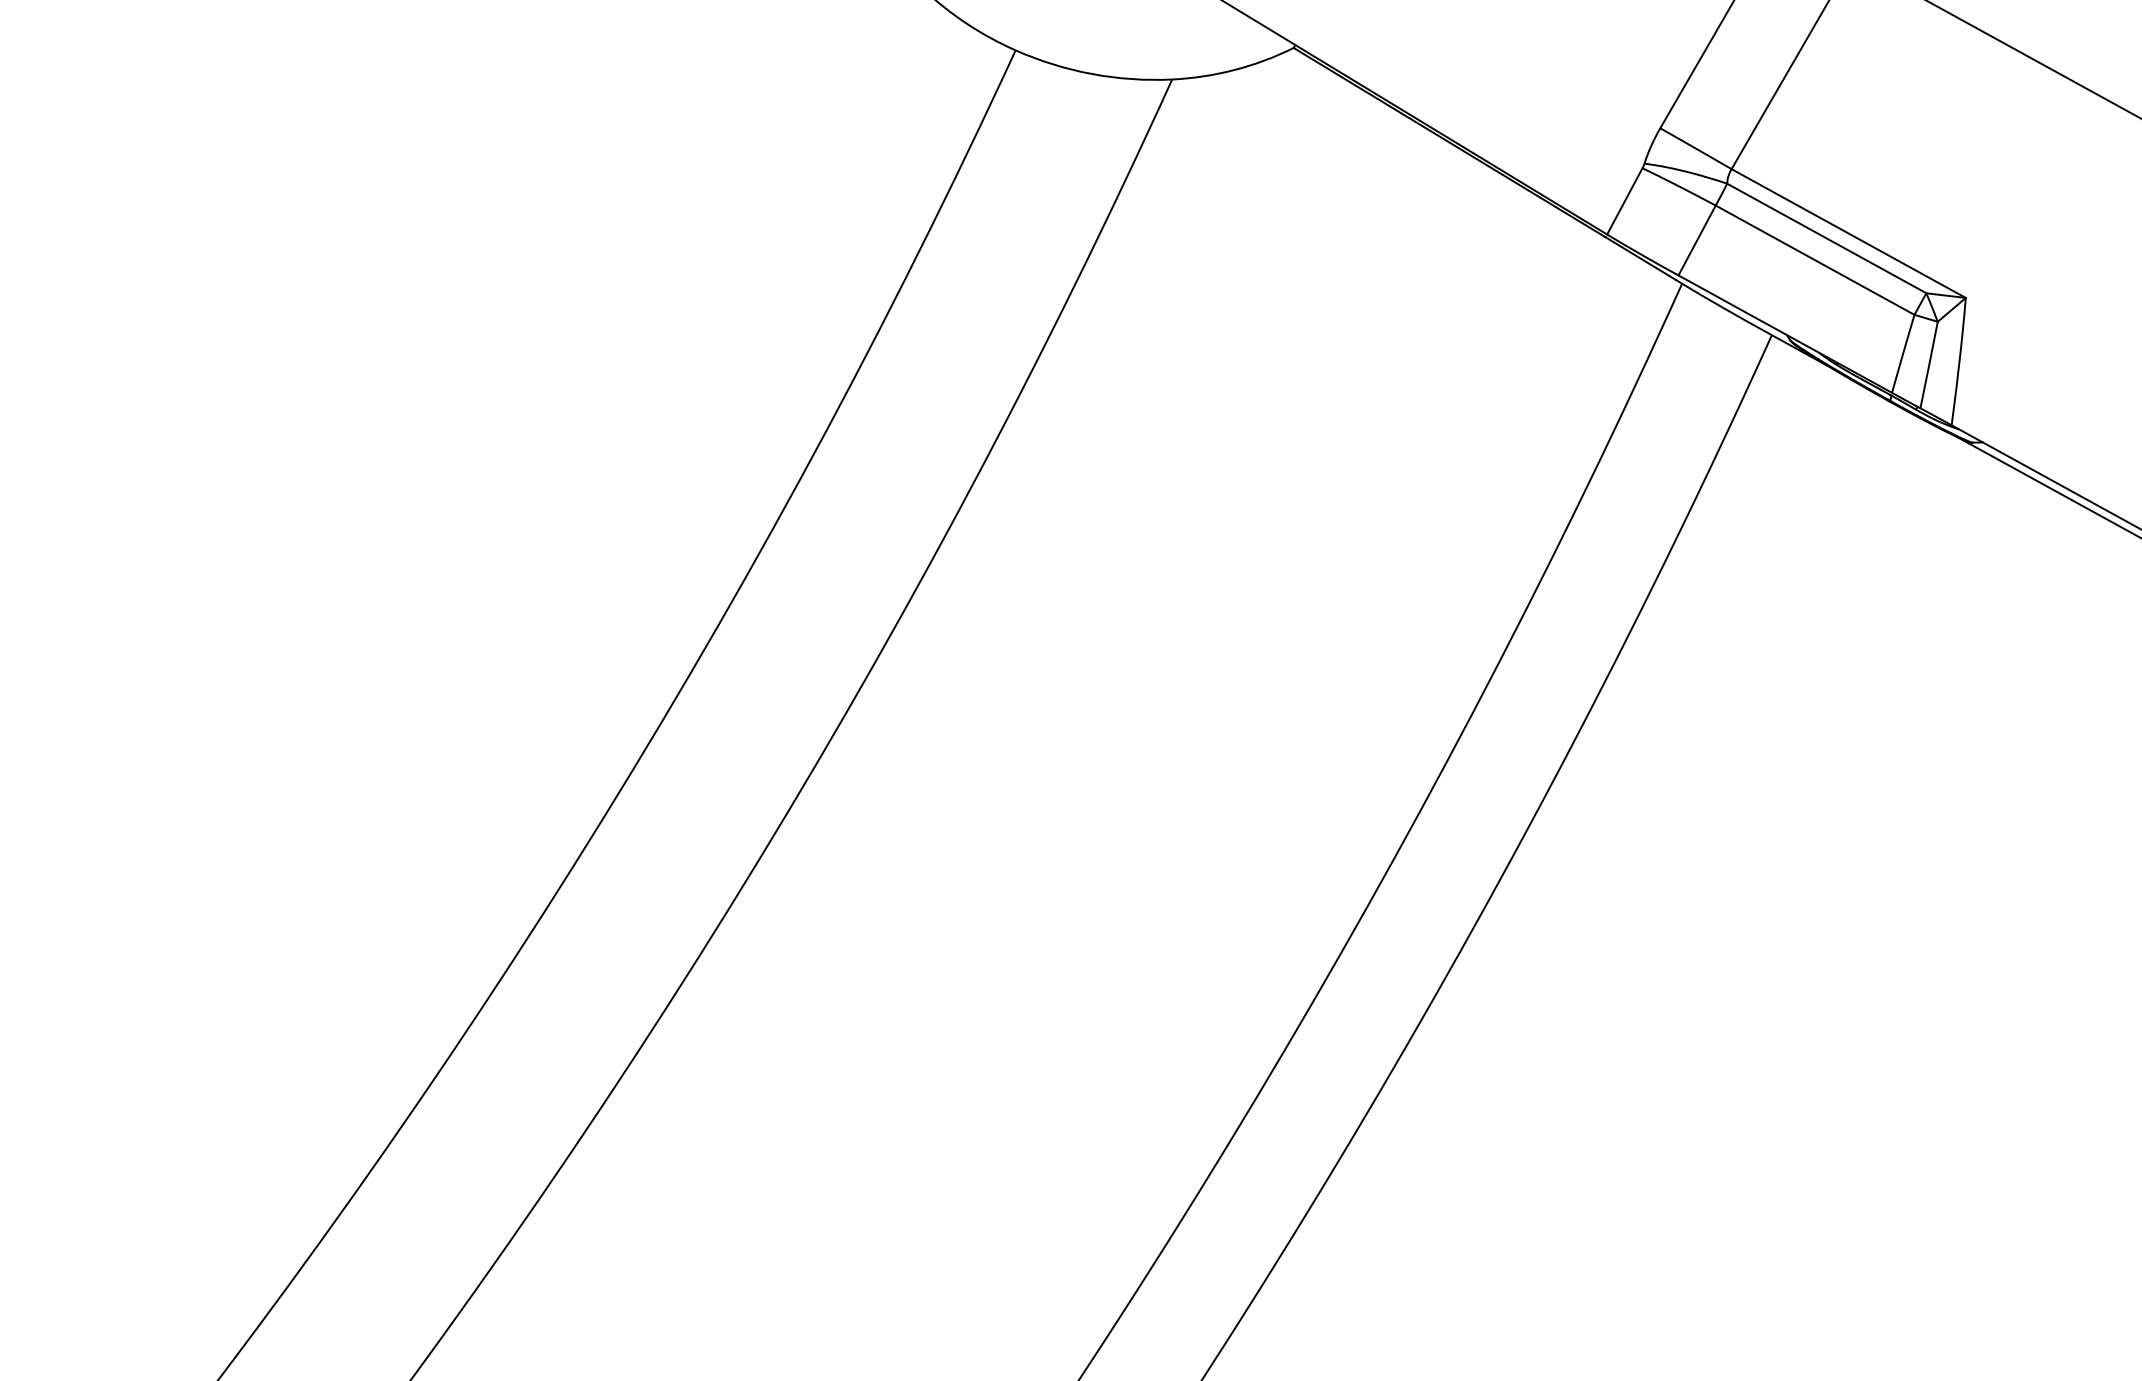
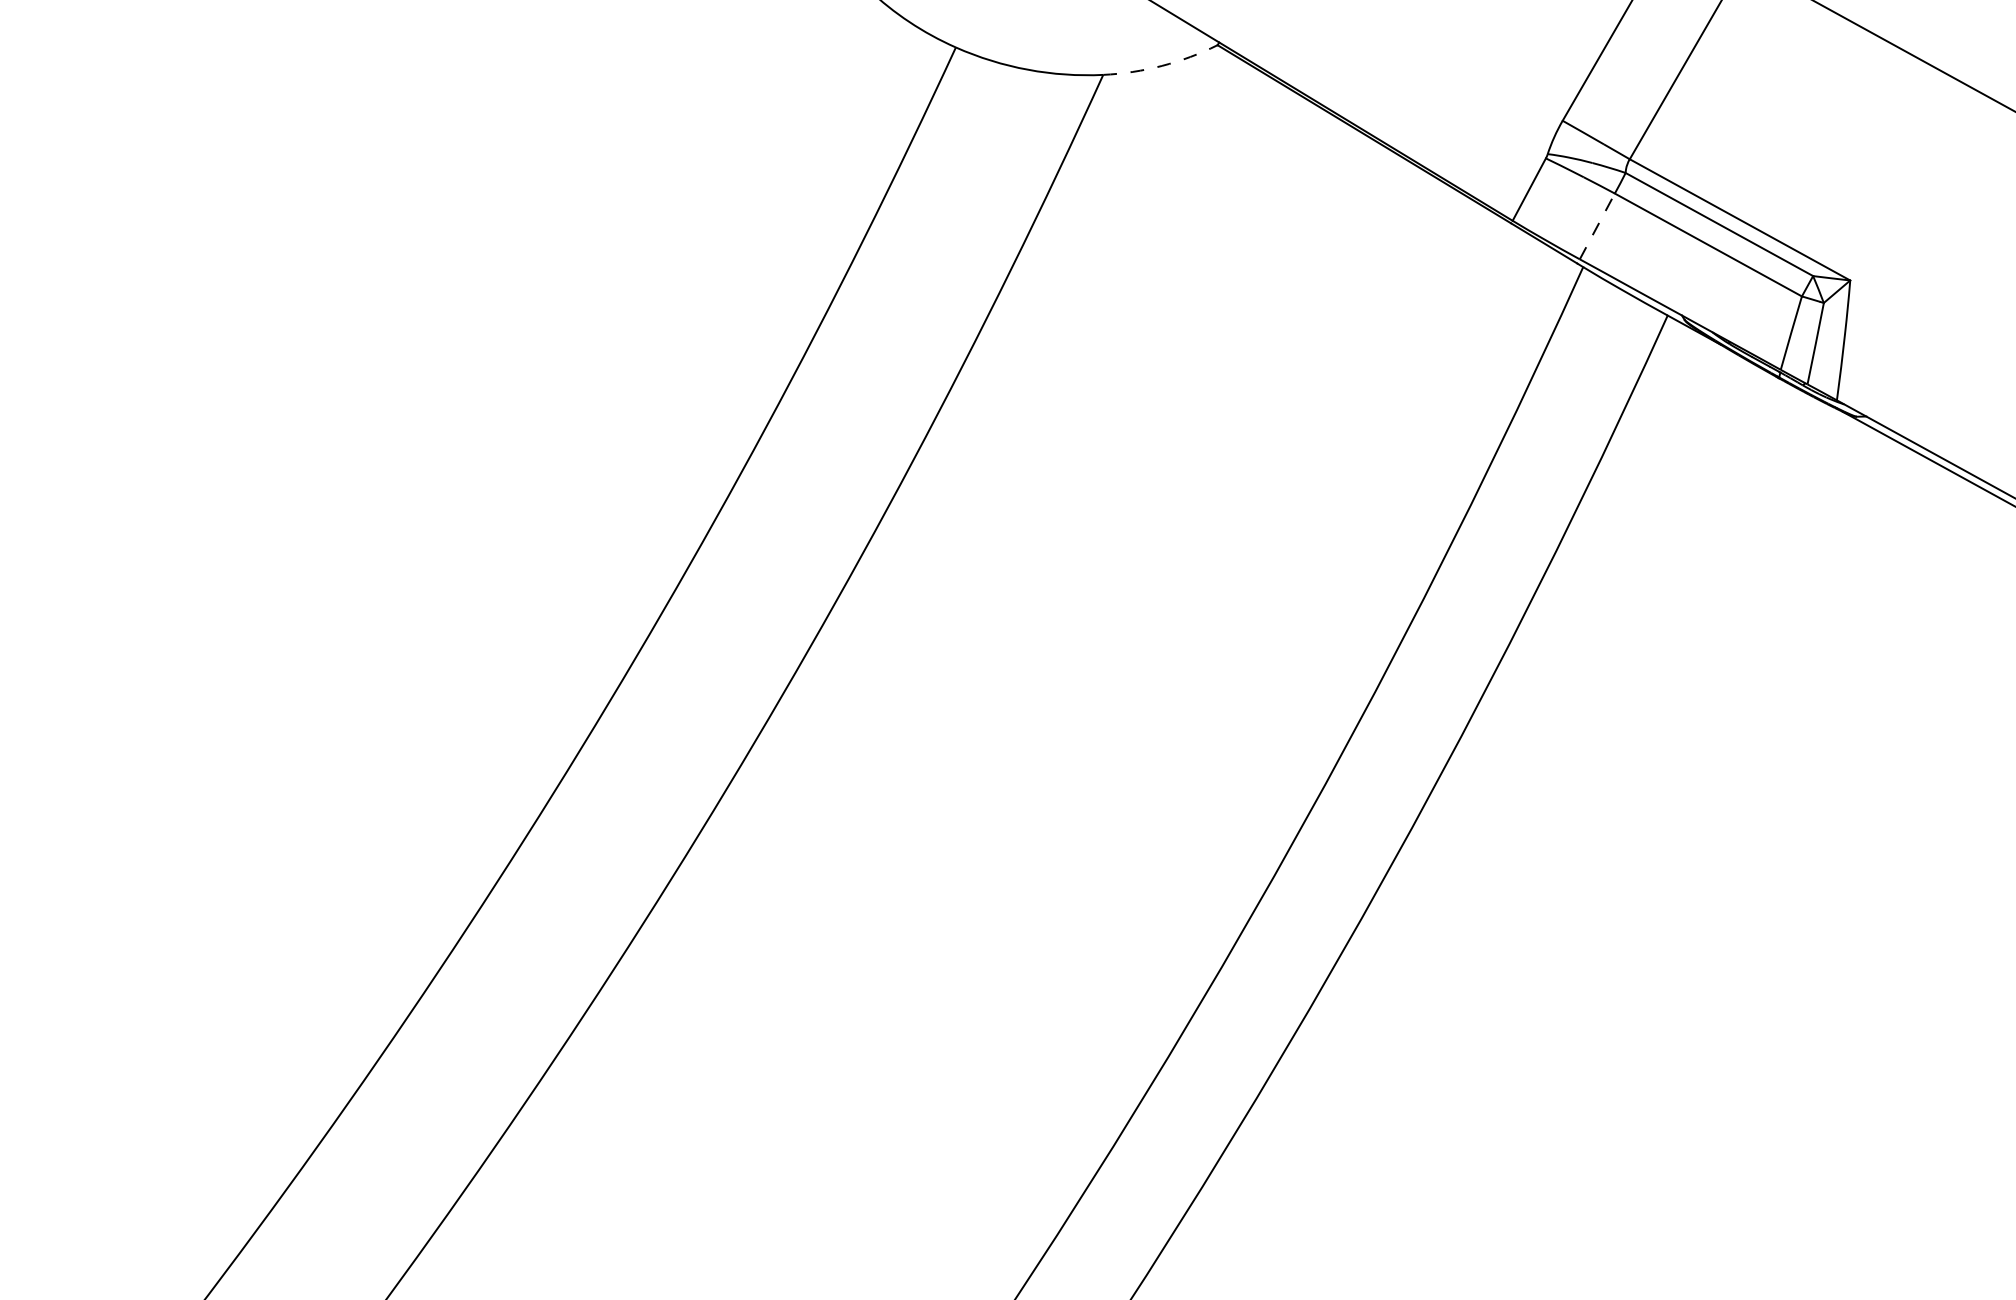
arc: (1234, 69) -> (1161, 65), solid -> dashed
line: (1697, 240) -> (1597, 226), solid -> dashed

